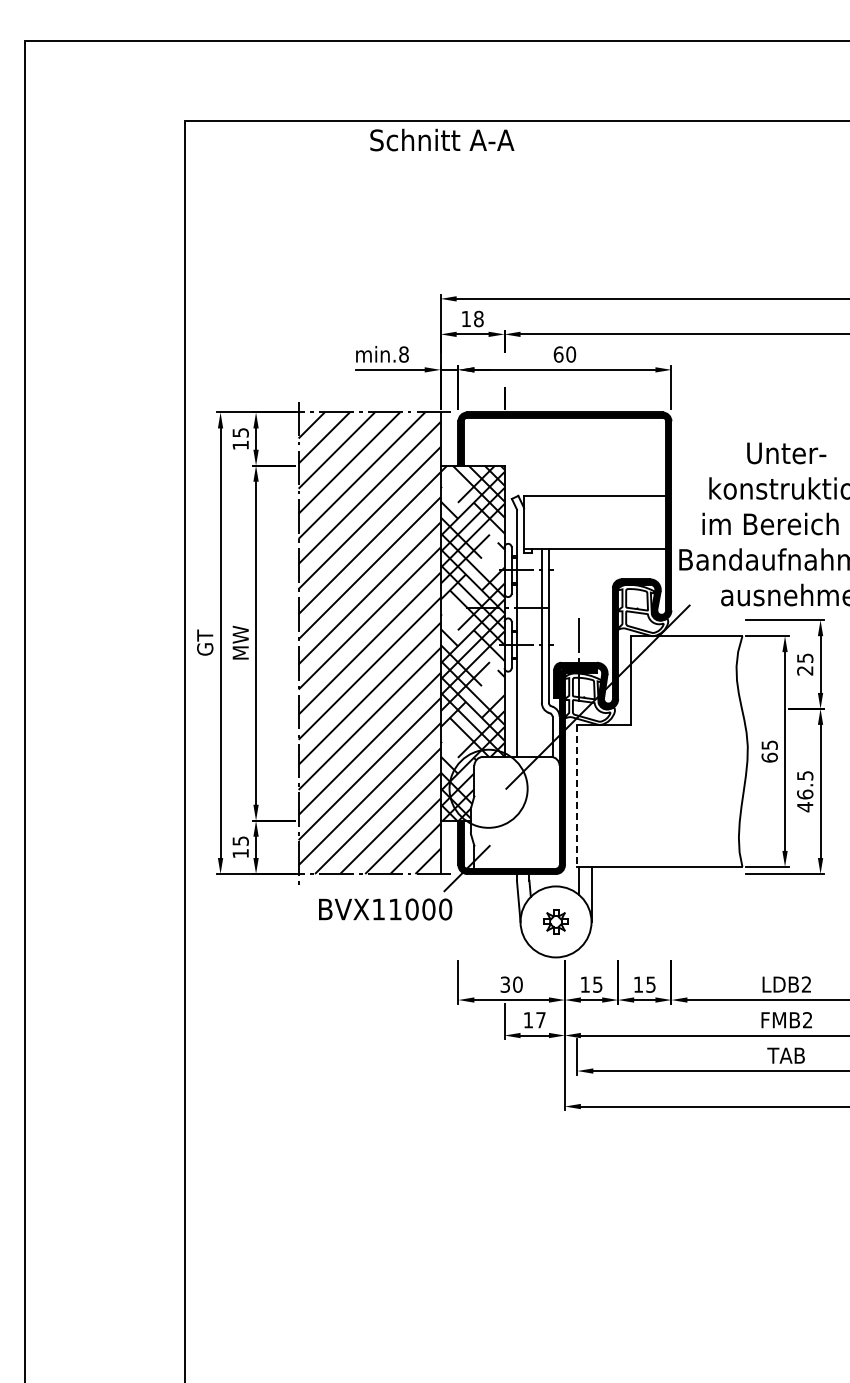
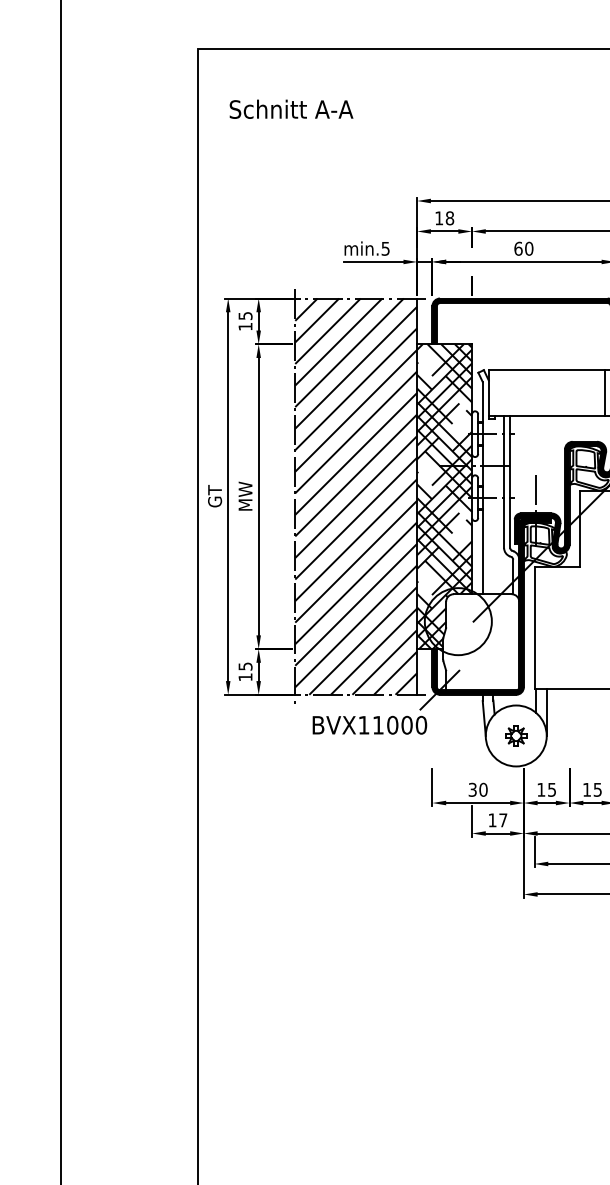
text: (442, 139) -> (291, 108), moved
text: (403, 354) -> (385, 248), min.8 -> min.5
line: (659, 522) -> (605, 393), added
line: (577, 796) -> (534, 628), dashed -> solid

